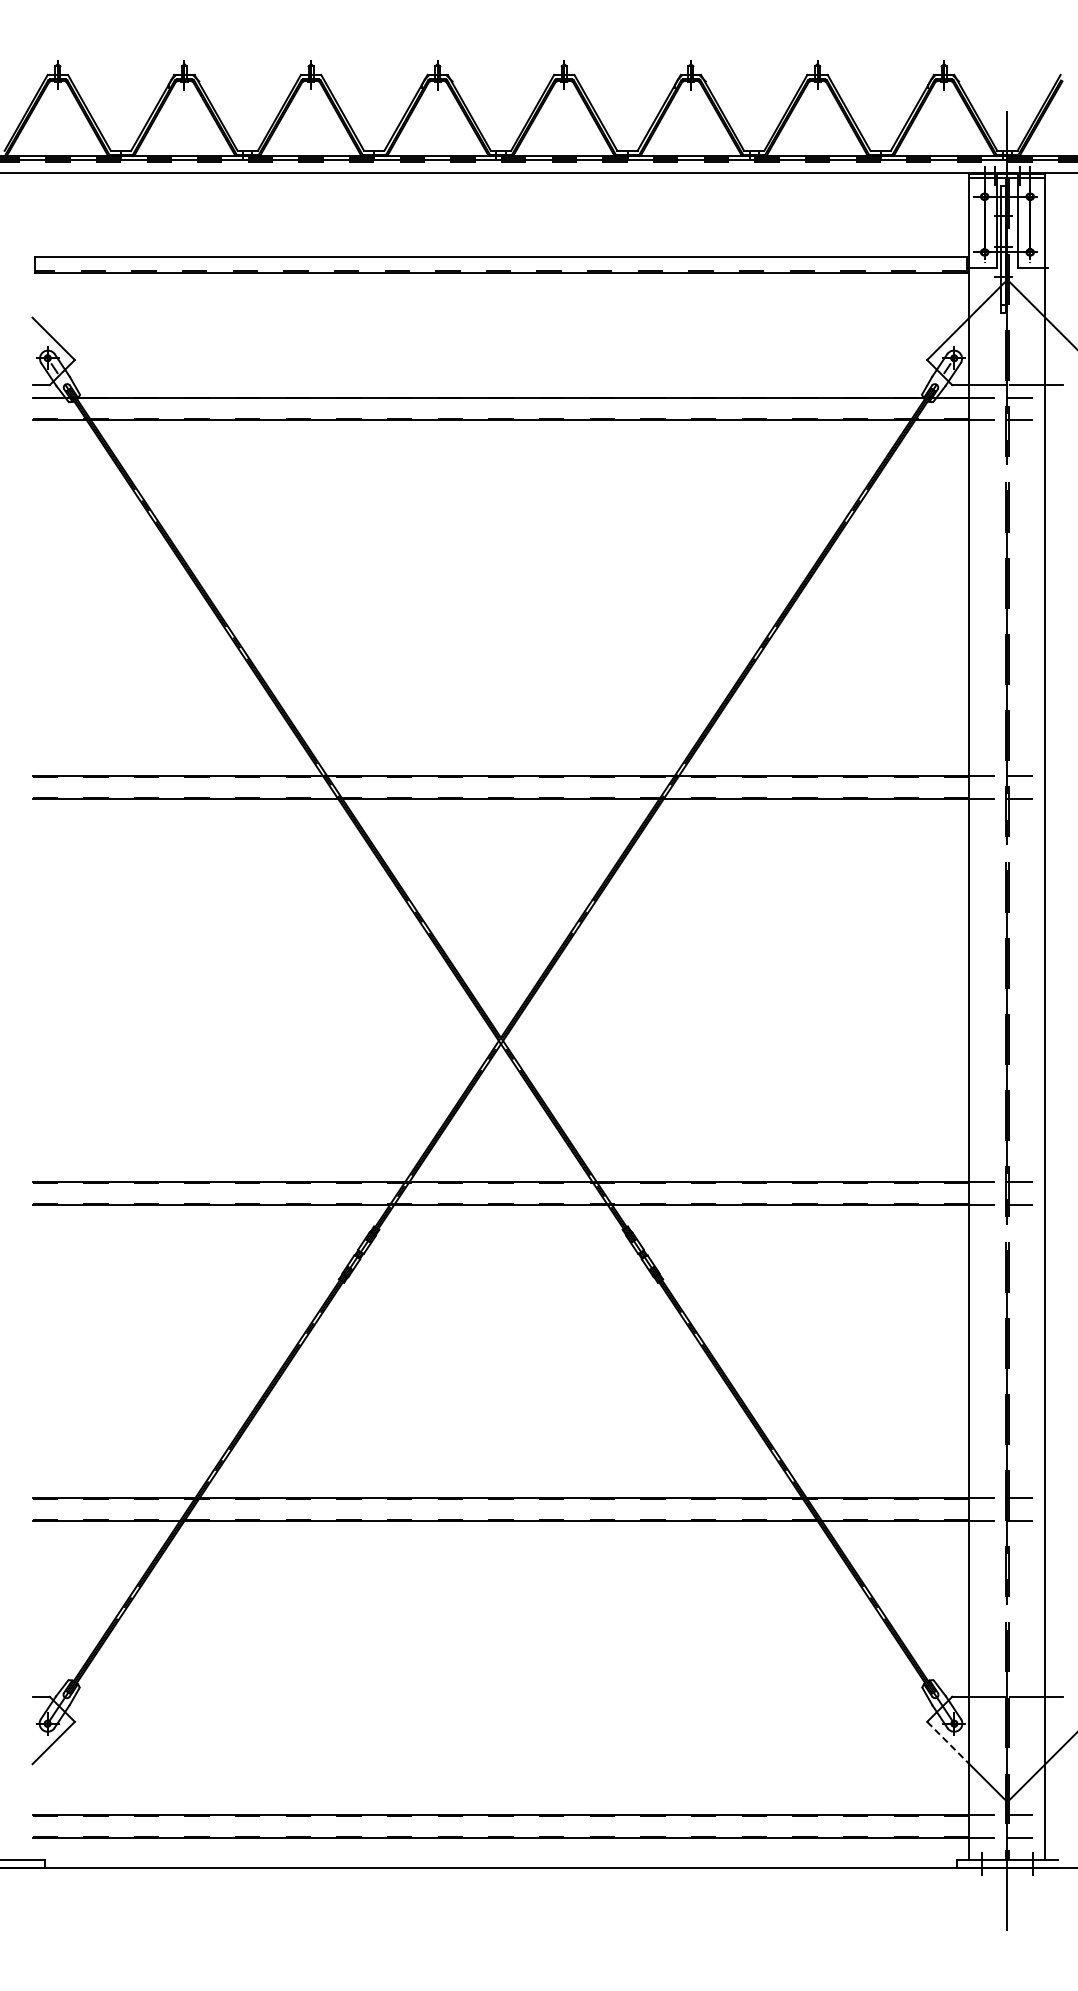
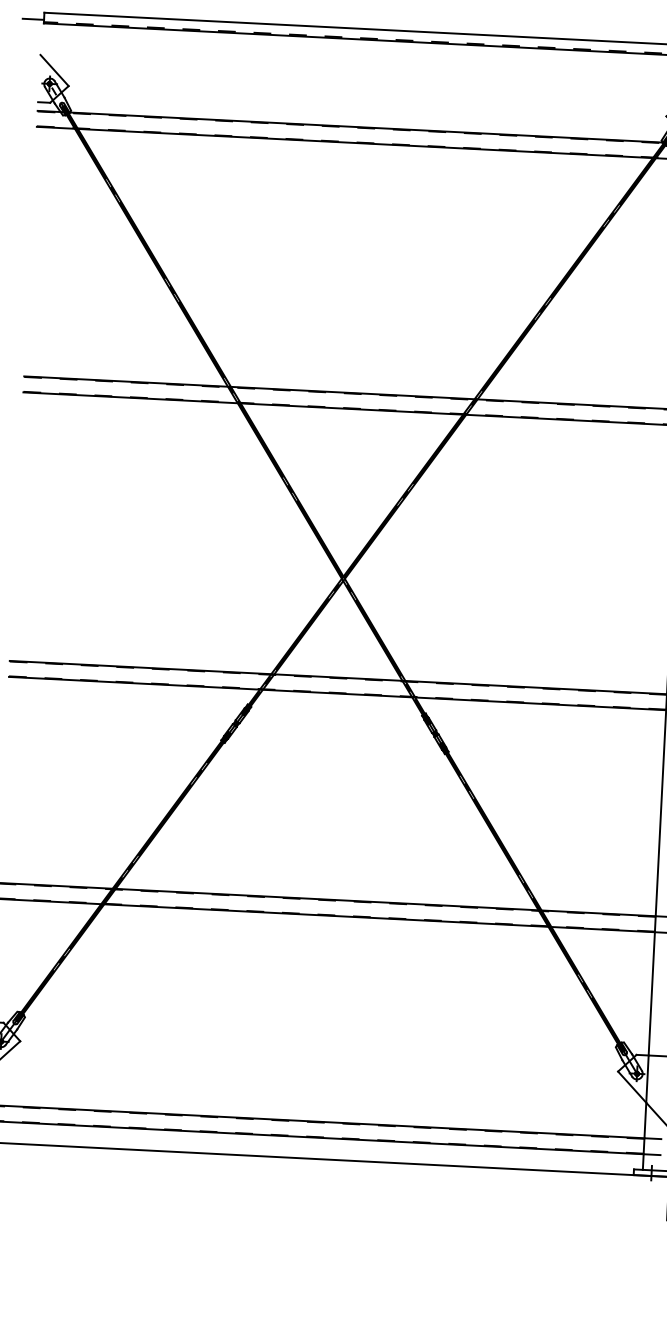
line: (19, 267) -> (33, 19), added
line: (948, 1743) -> (632, 1087), dashed -> solid

